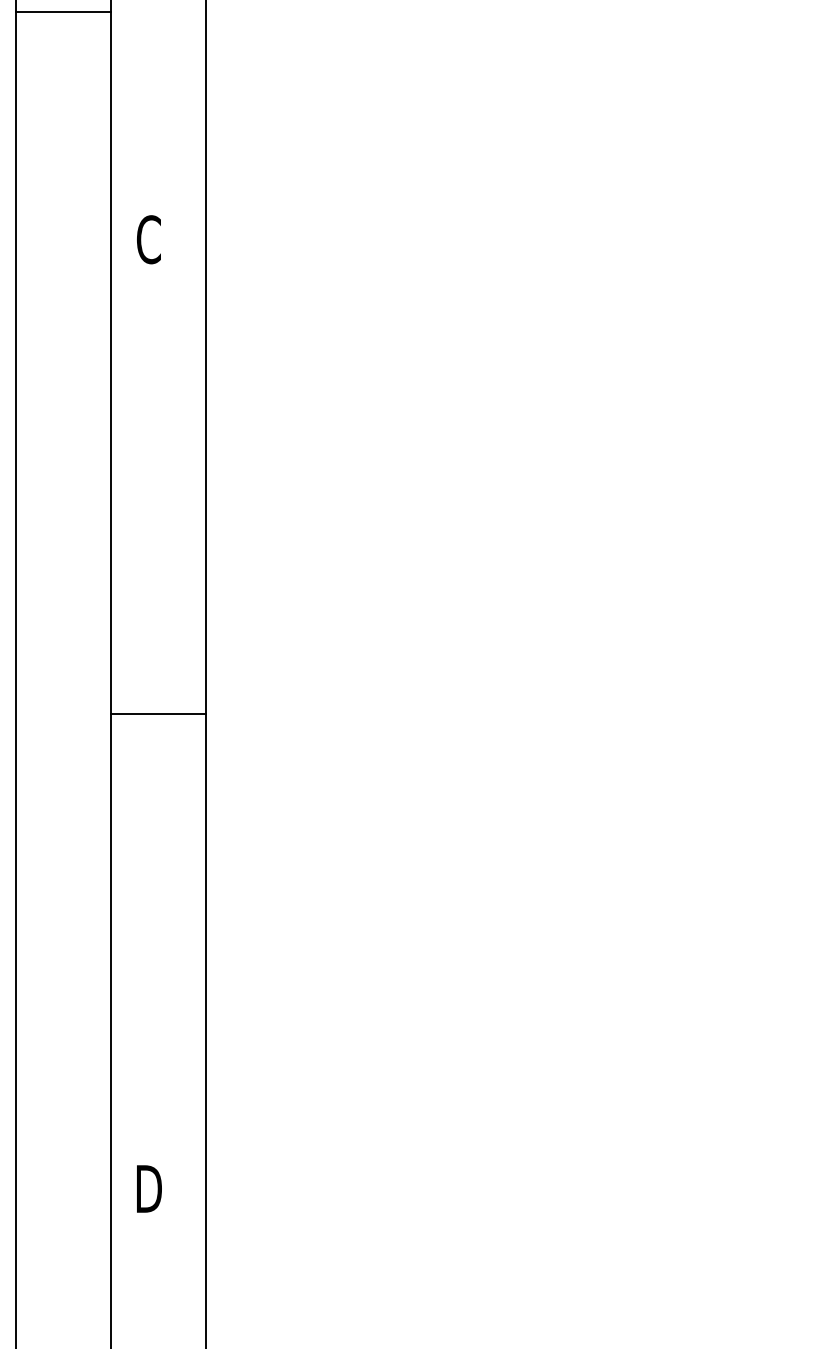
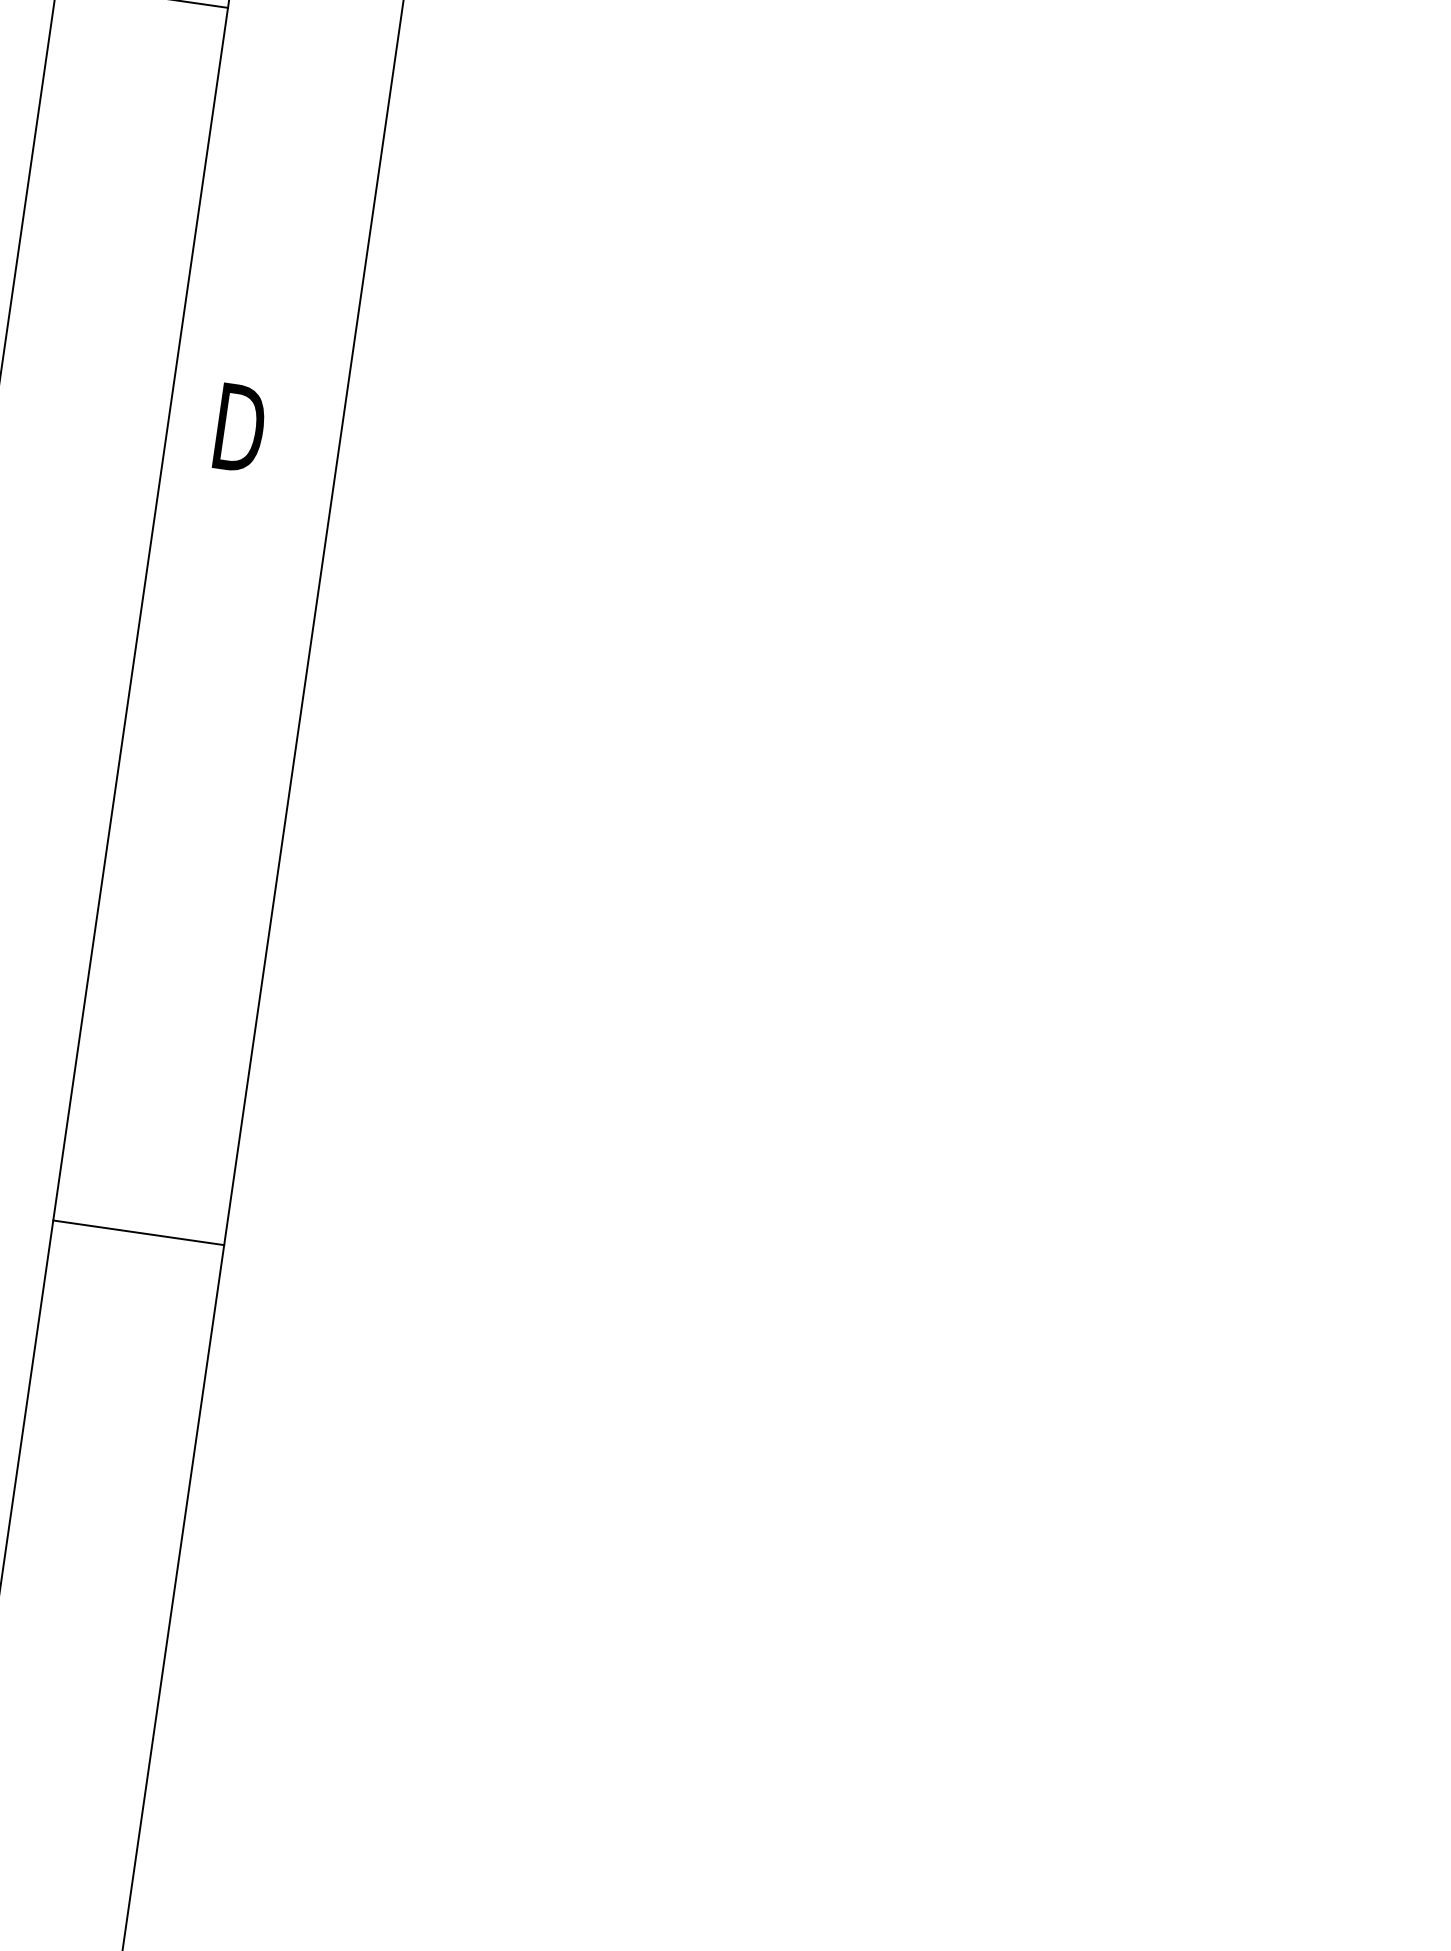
text: (150, 239) -> (239, 427), C -> D
line: (158, 714) -> (138, 1232), moved

